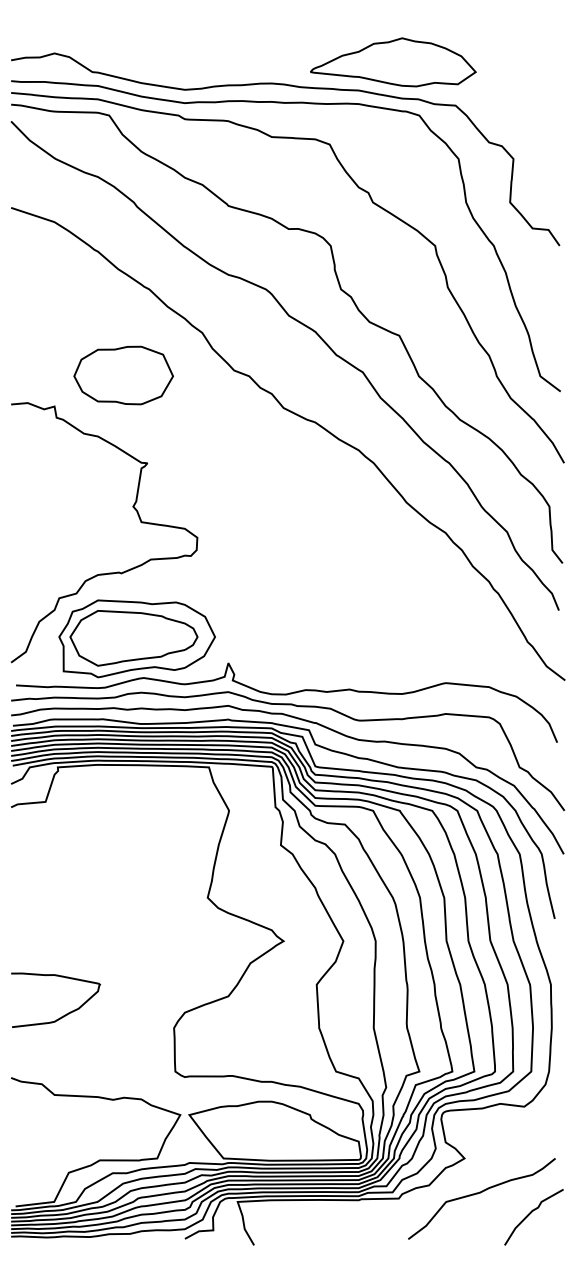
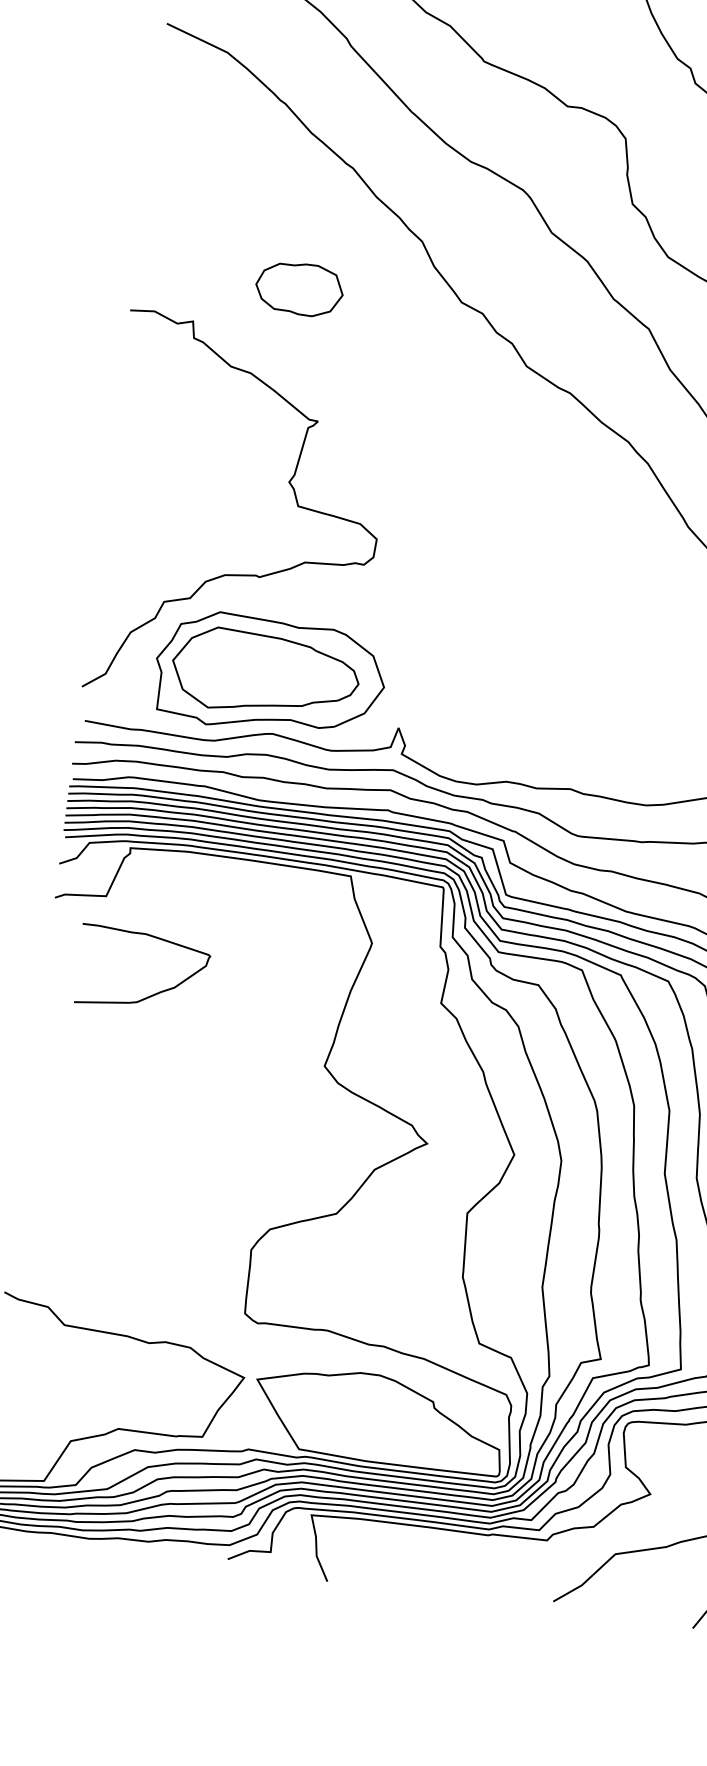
part: (123, 375) -> (299, 289), size x0.6
curve: (64, 1014) -> (152, 993), moved

